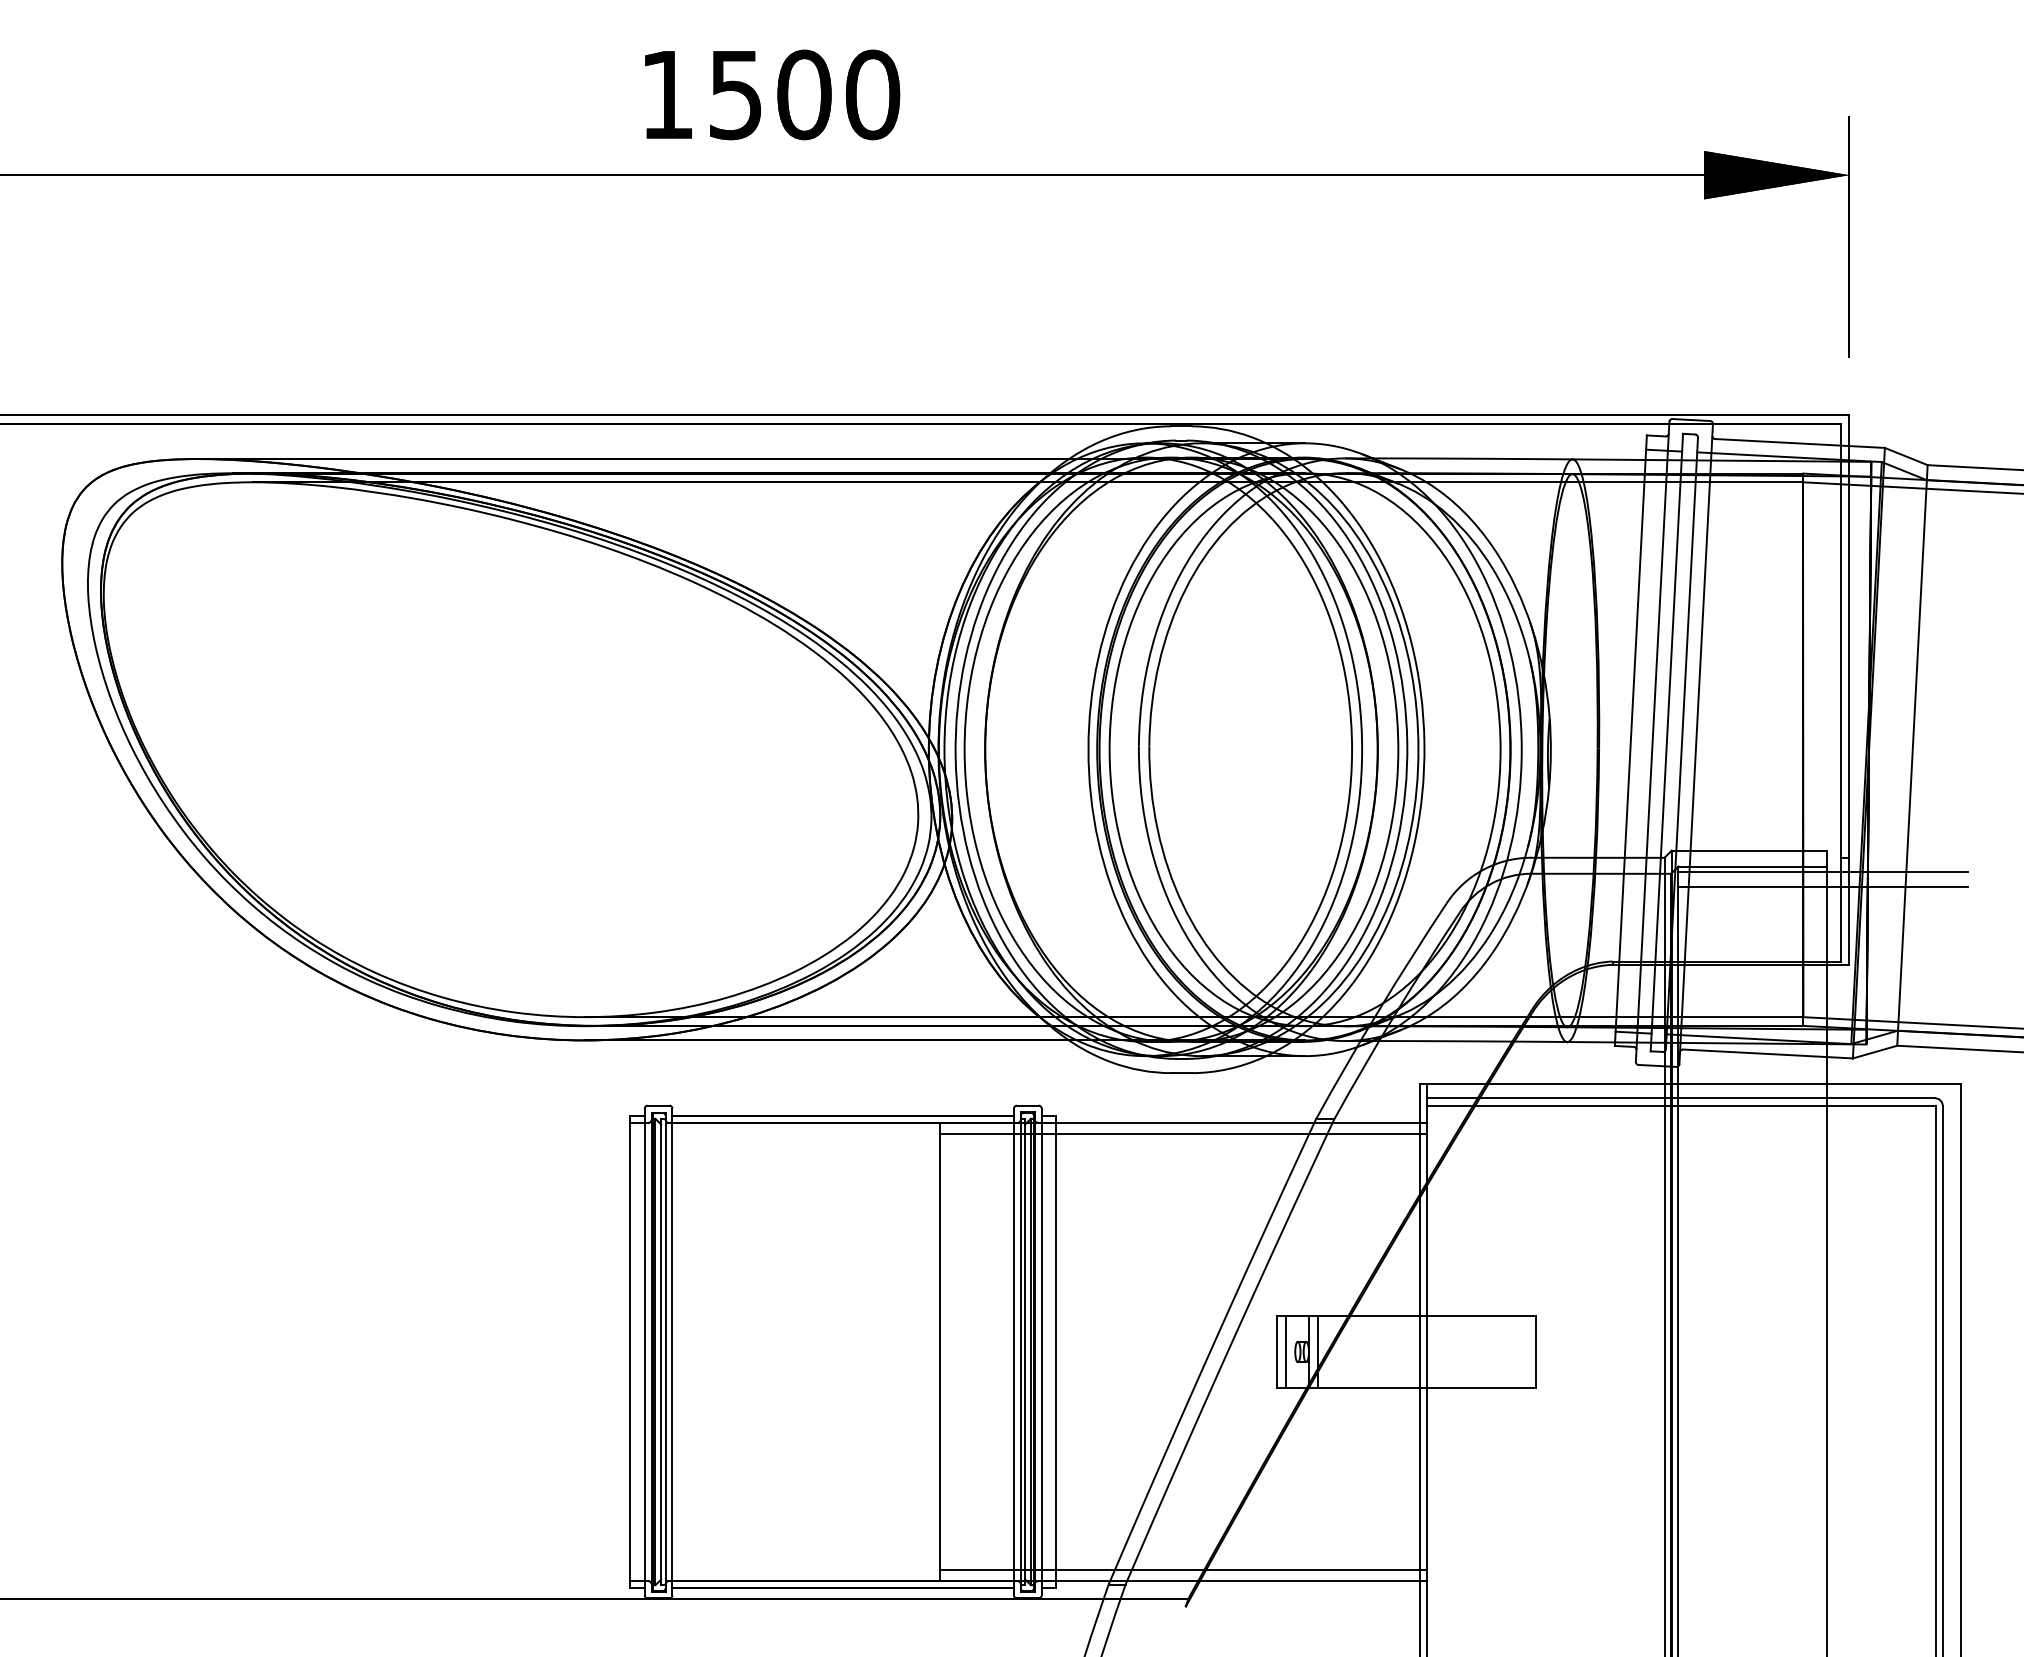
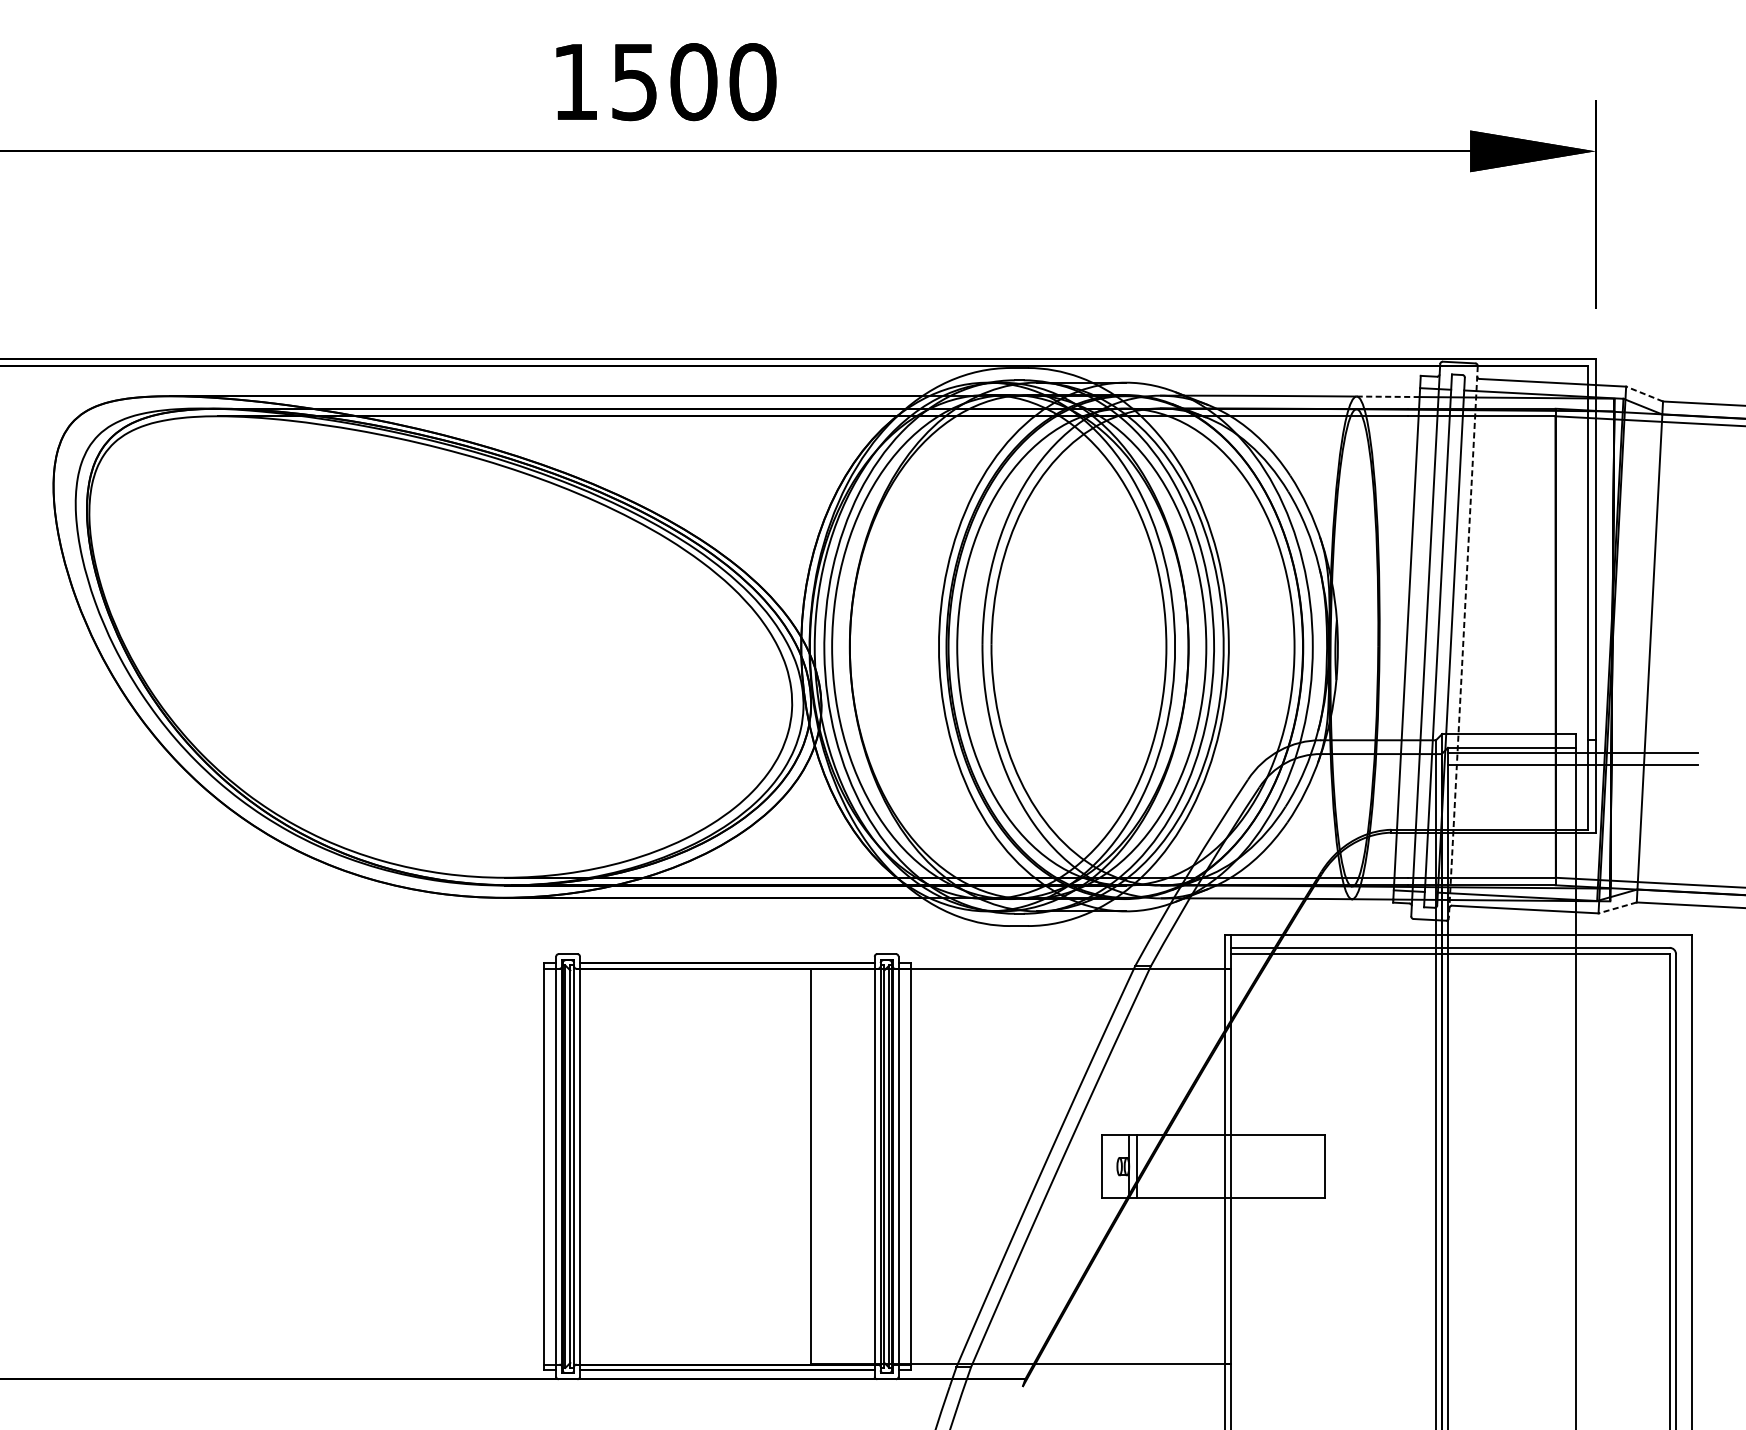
line: (1905, 456) -> (1643, 394), solid -> dashed
line: (1609, 459) -> (1388, 396), solid -> dashed
line: (1696, 744) -> (1463, 642), solid -> dashed
line: (1874, 1052) -> (1617, 908), solid -> dashed
line: (1182, 1134) -> (1020, 979), removed
line: (1285, 1351) -> (1108, 1166), removed
line: (1182, 1569) -> (1020, 1354), removed

